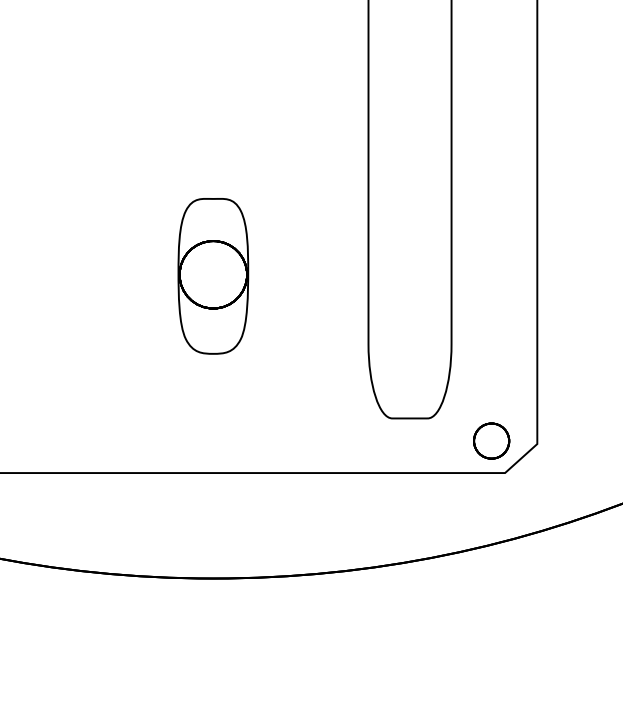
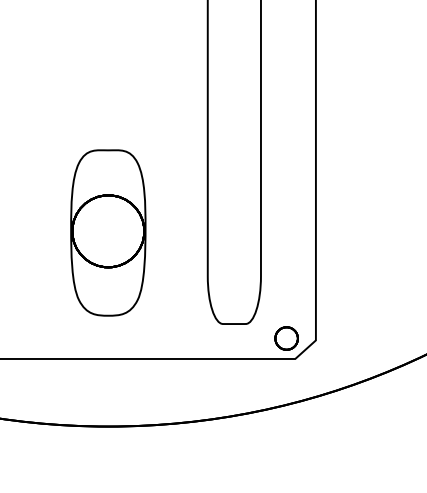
part: (213, 275) -> (108, 232), size x1.67

